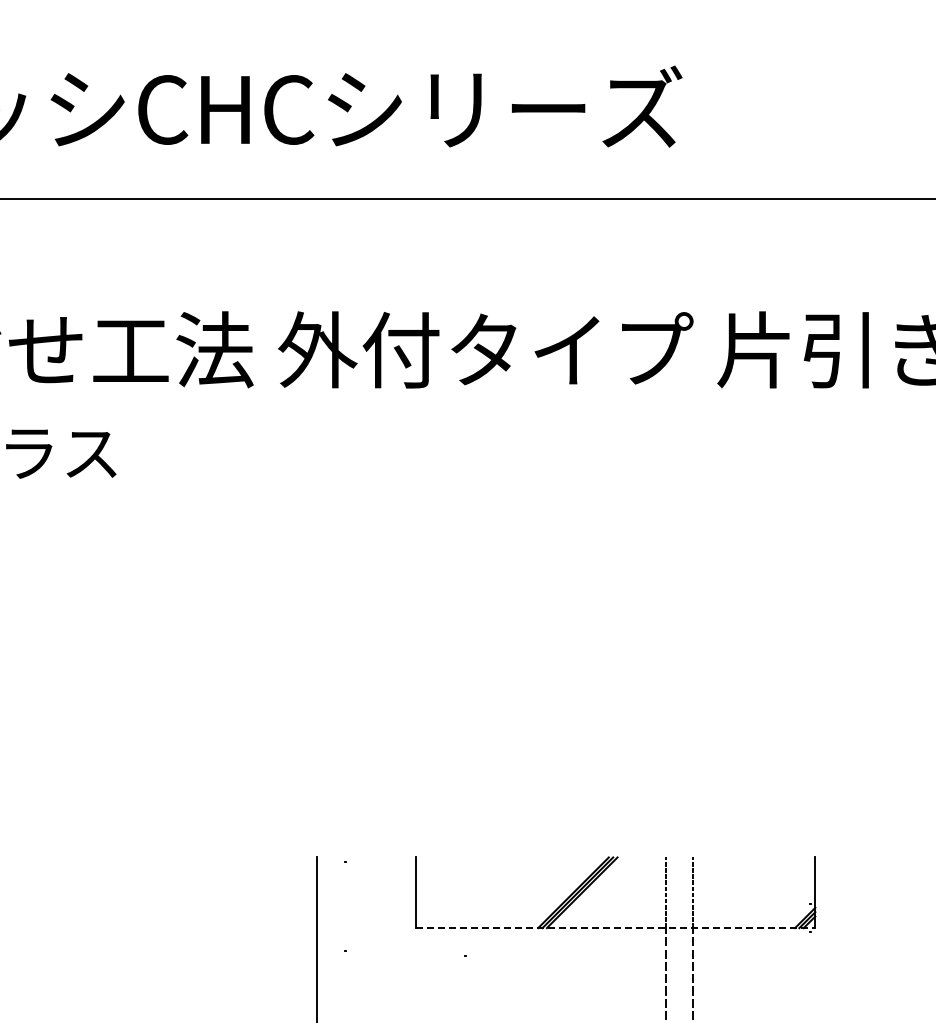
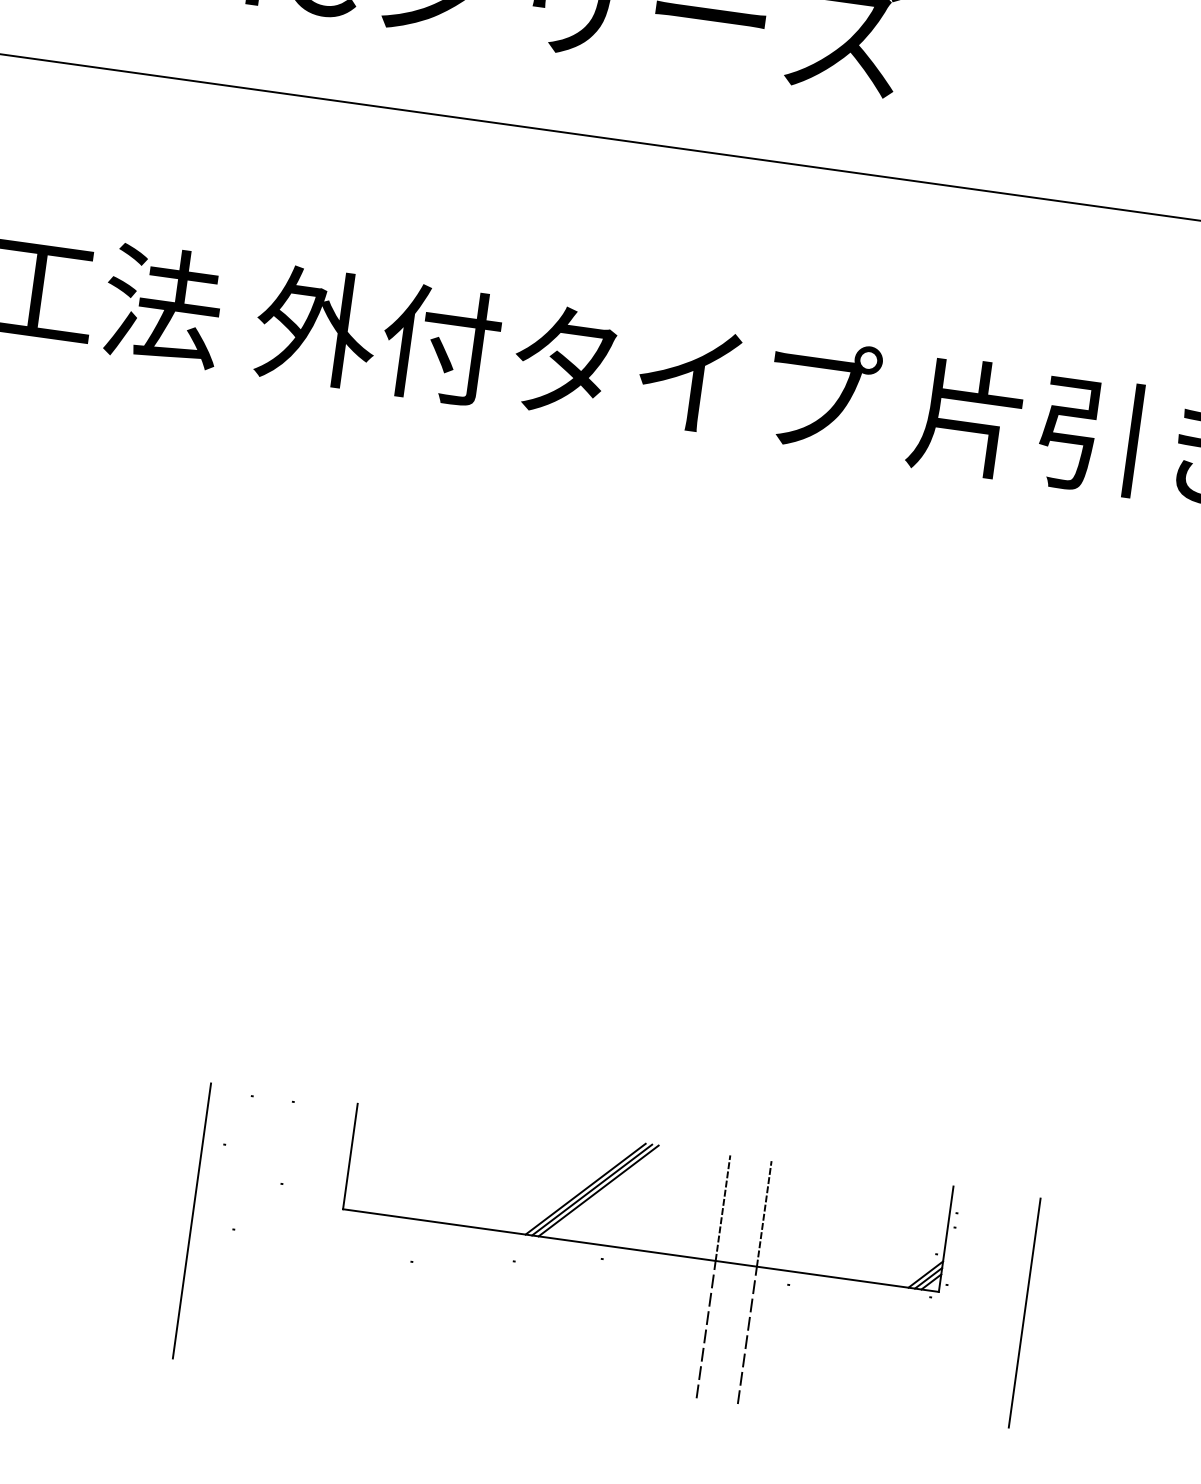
line: (615, 928) -> (640, 1251), dashed -> solid
line: (873, 933) -> (1024, 1311), added

